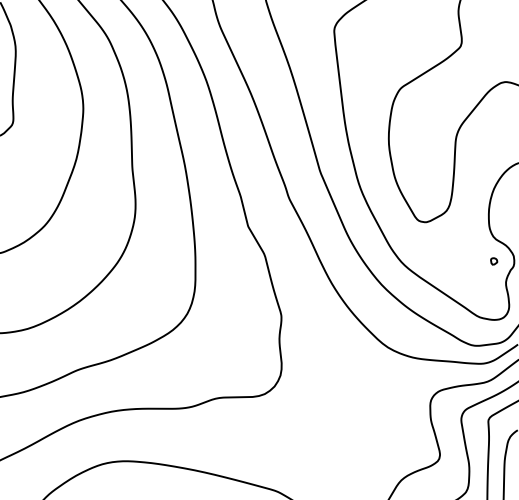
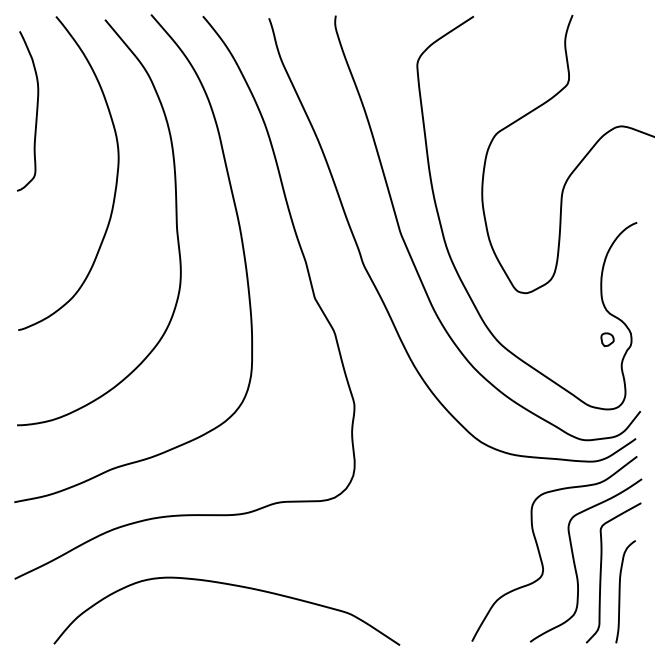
part: (494, 261) -> (607, 339), size x1.67

